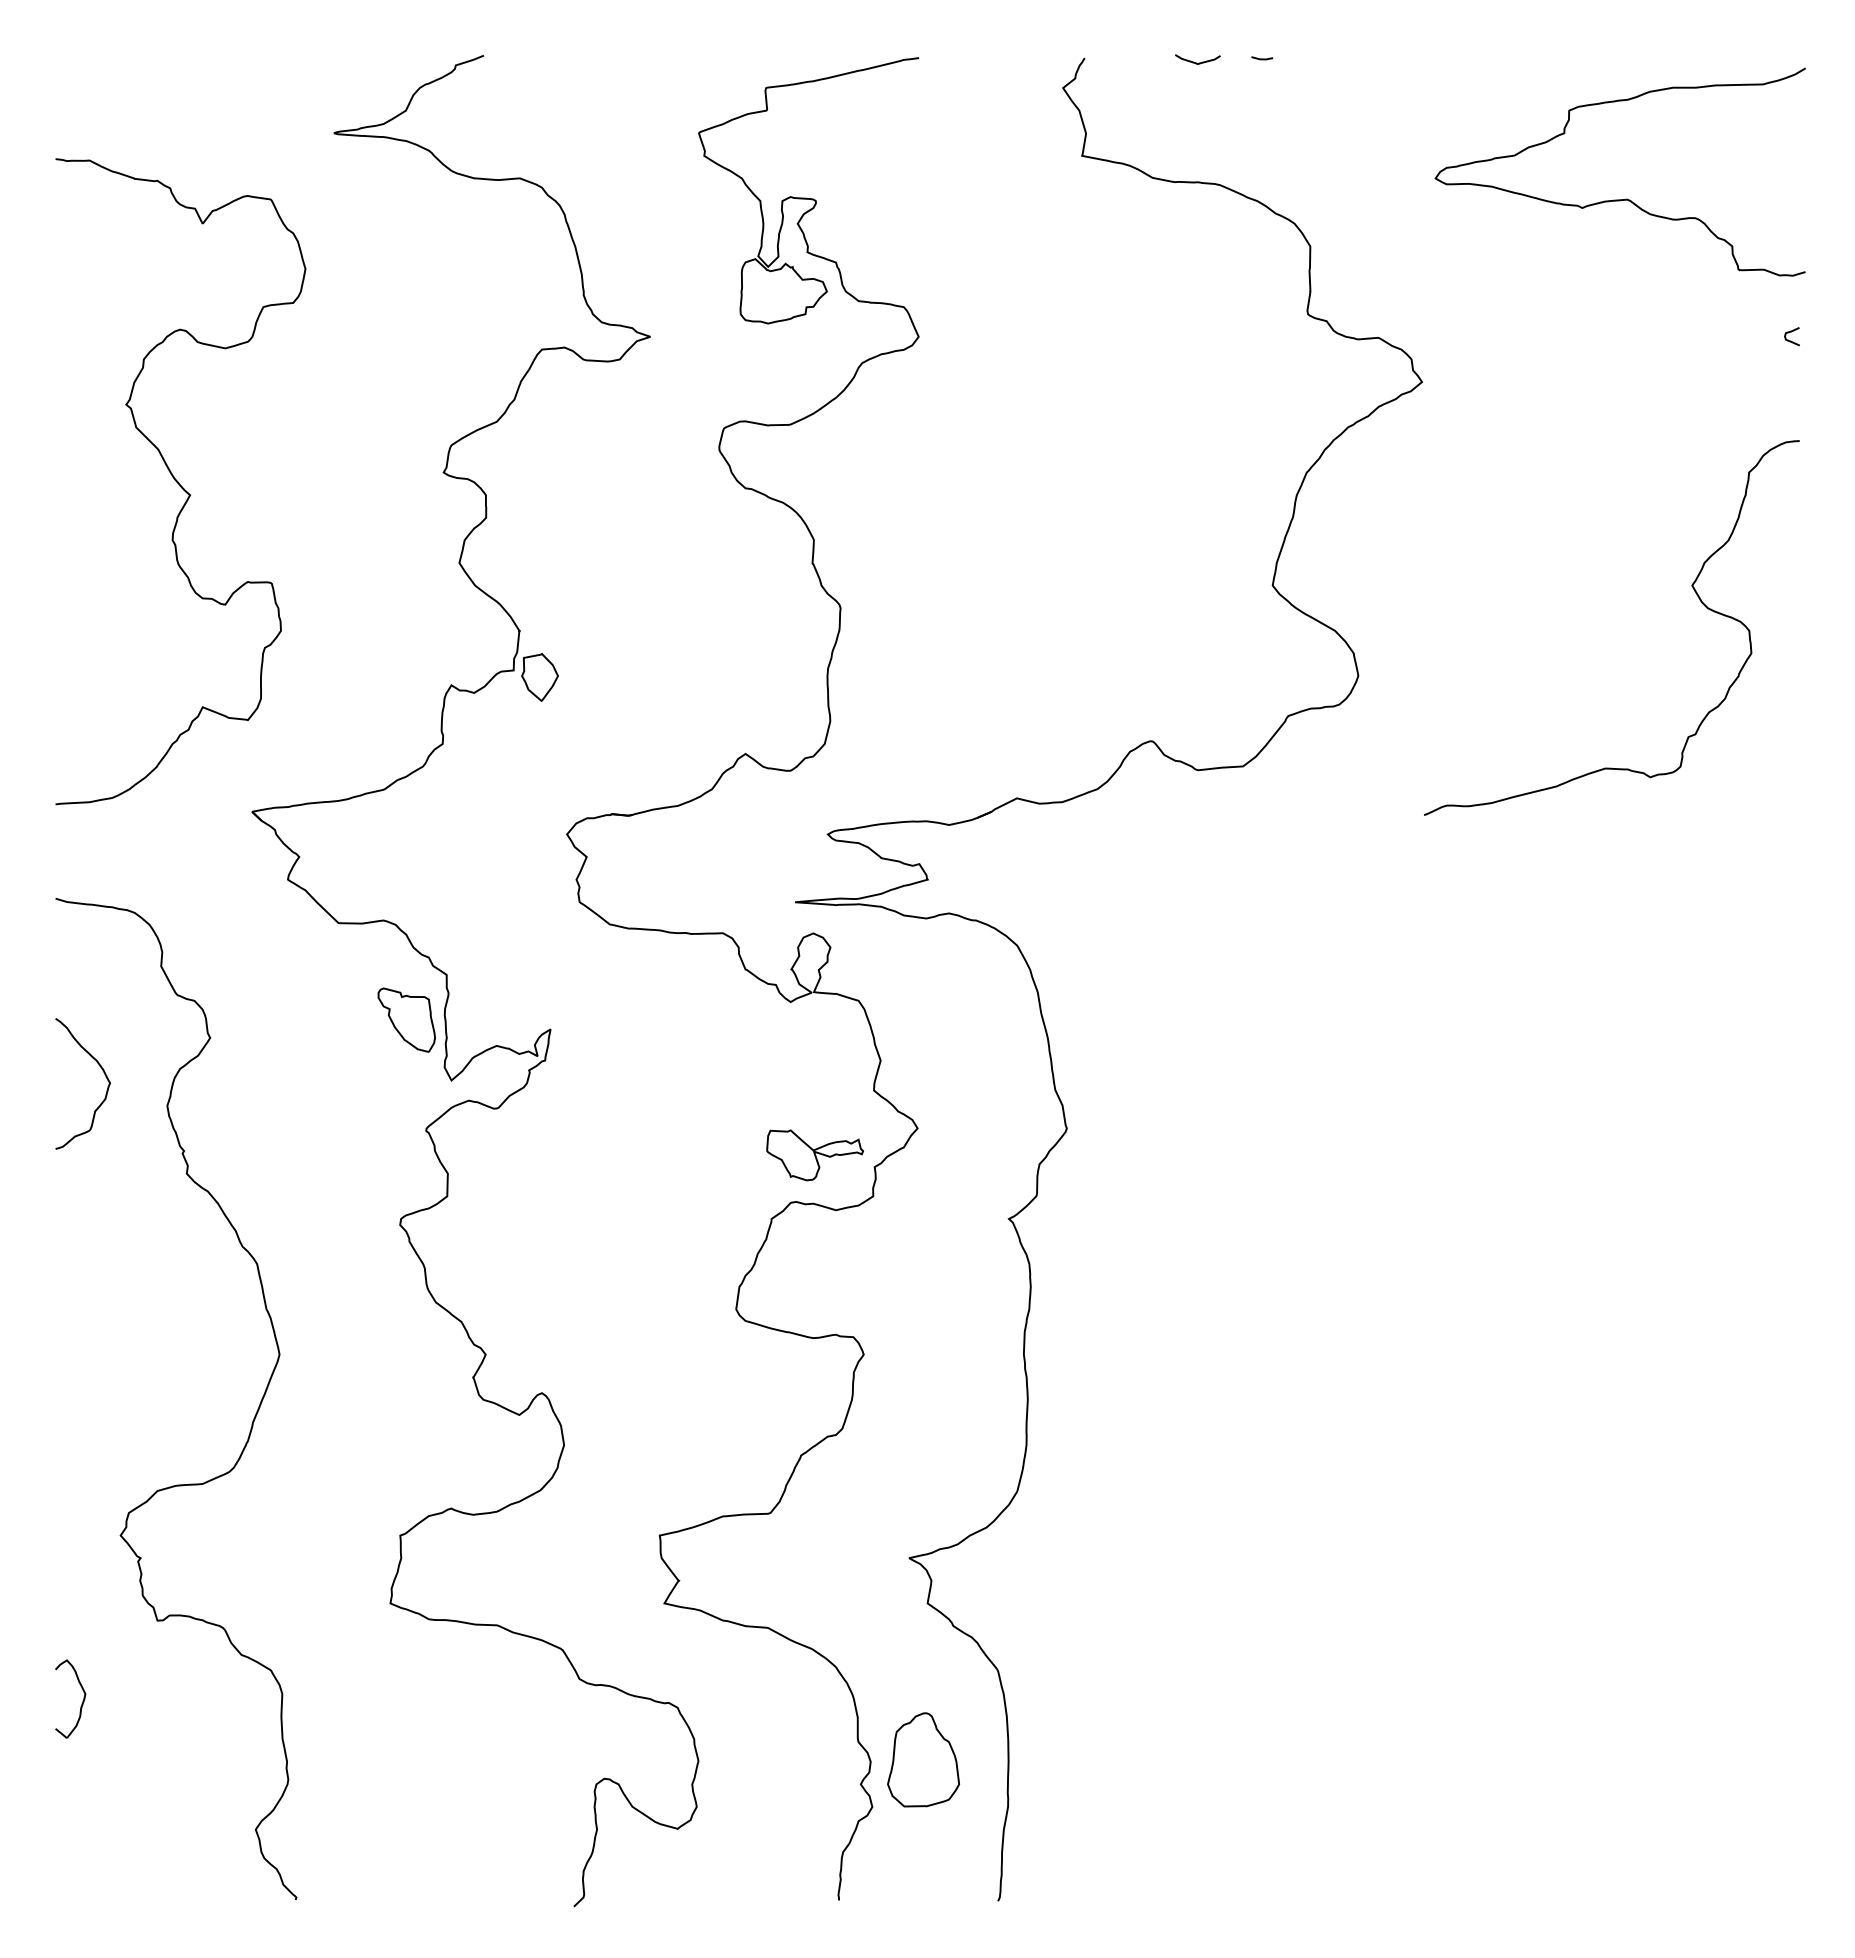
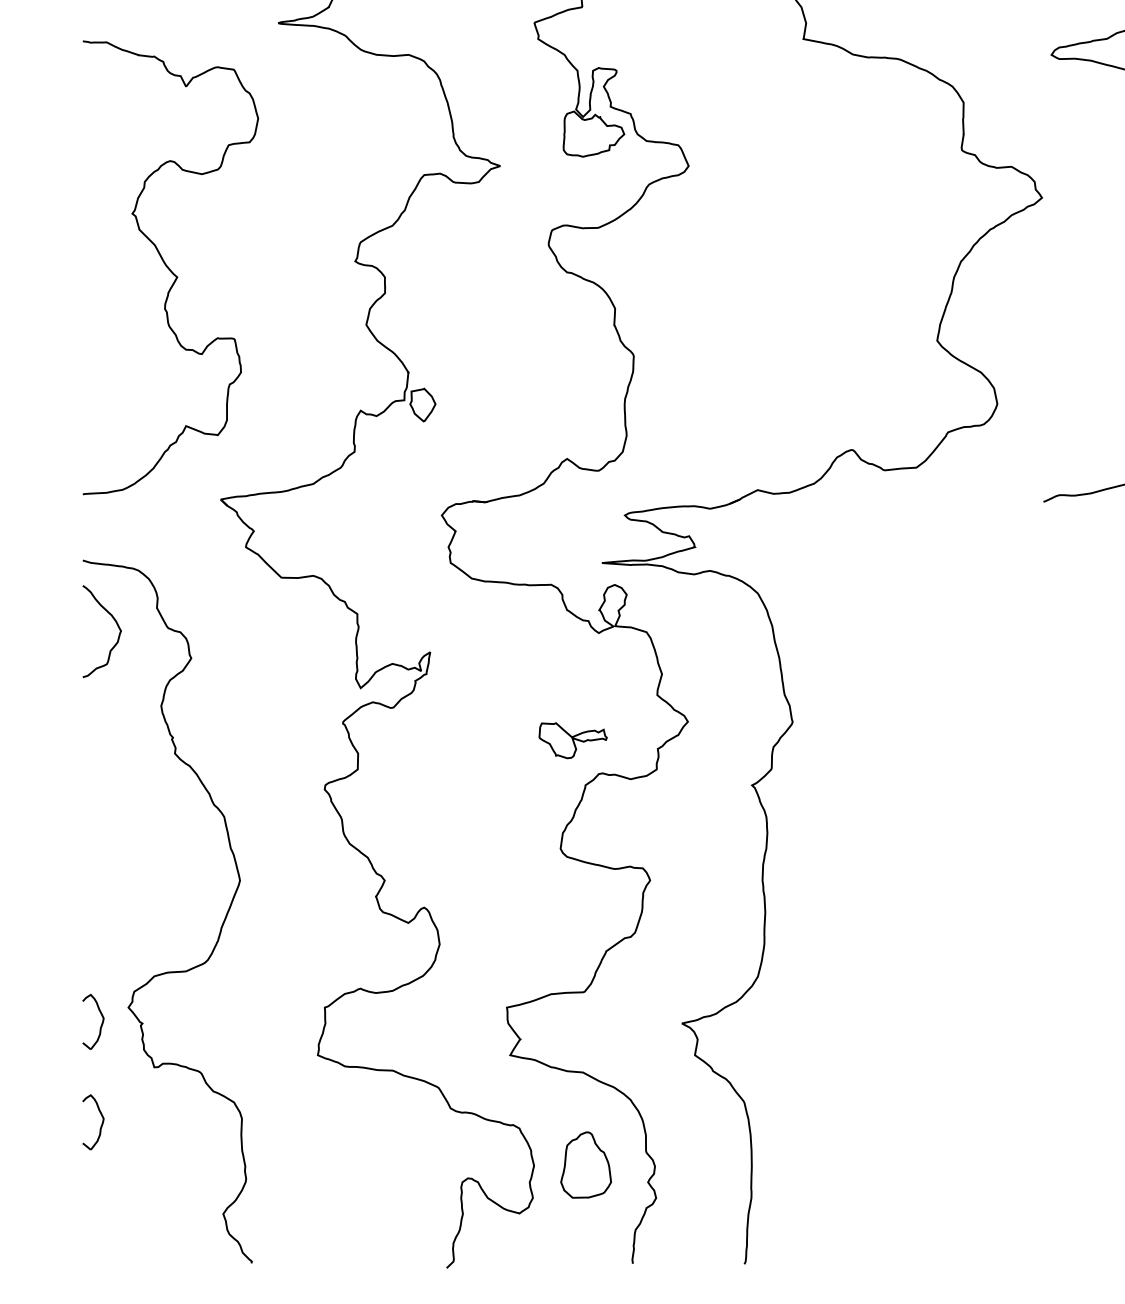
part: (406, 1019) -> (329, 645), removed
curve: (101, 1069) -> (115, 621), moved
part: (814, 1155) -> (572, 740), moved
part: (81, 1560) -> (101, 1025), added
part: (923, 1759) -> (586, 1164), moved

